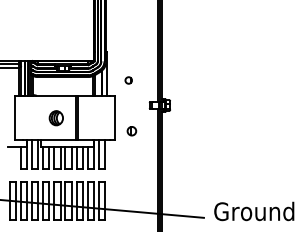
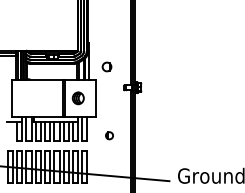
part: (128, 80) -> (106, 66), size x1.6
part: (55, 118) -> (77, 98), moved
part: (131, 131) -> (109, 135), moved

